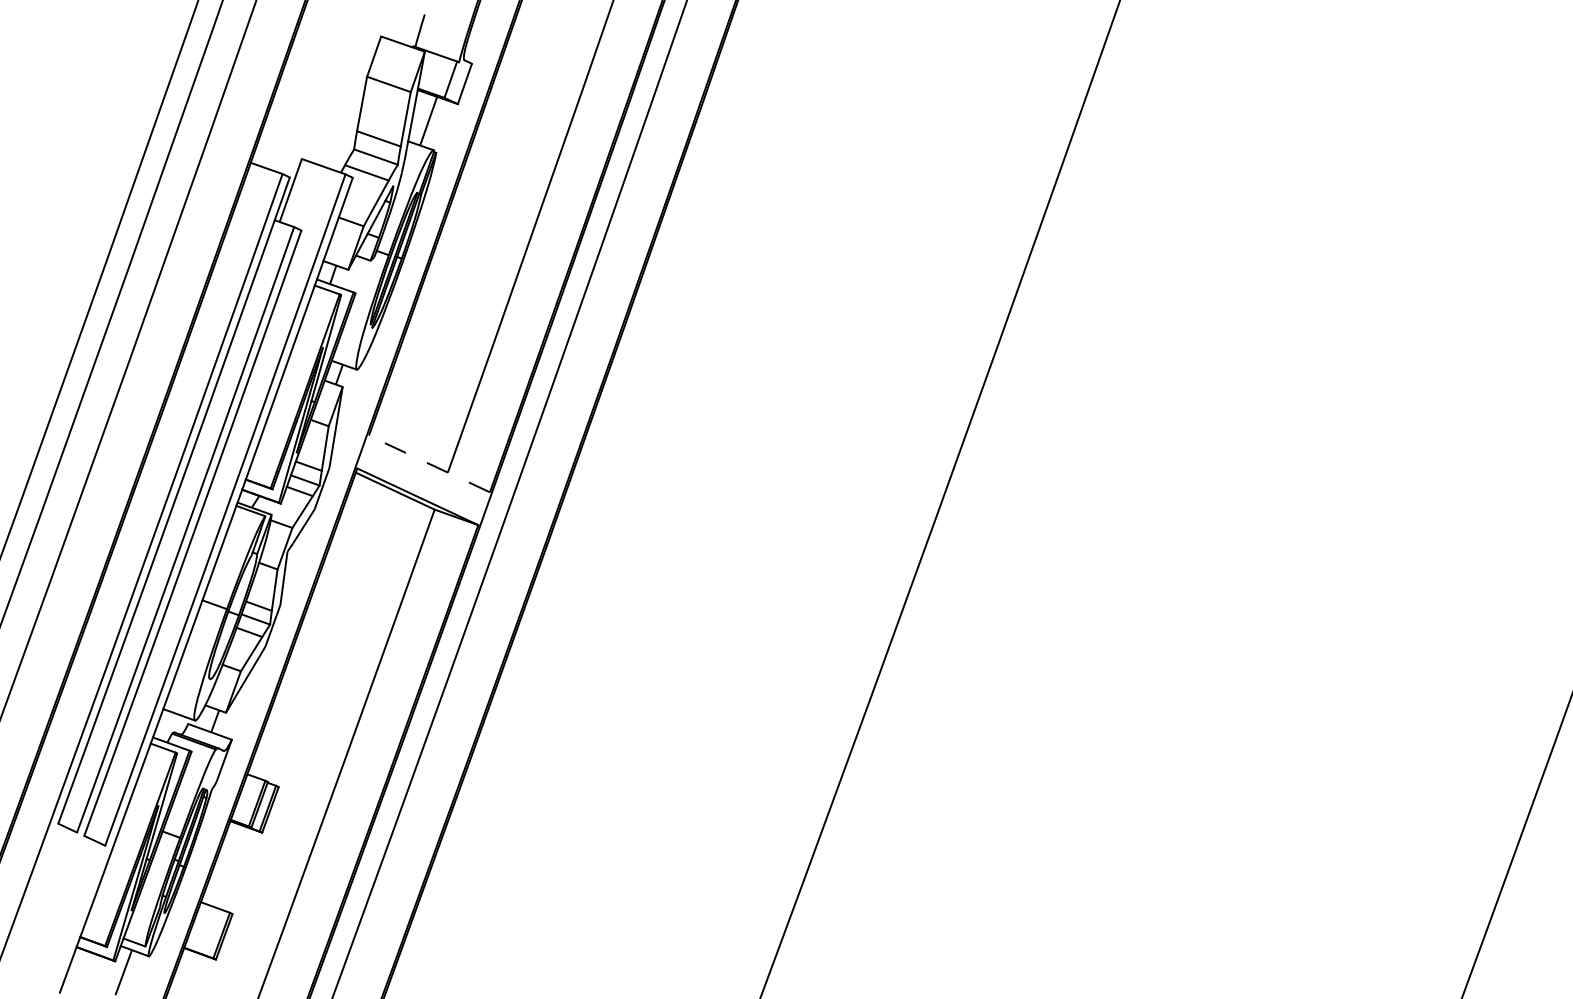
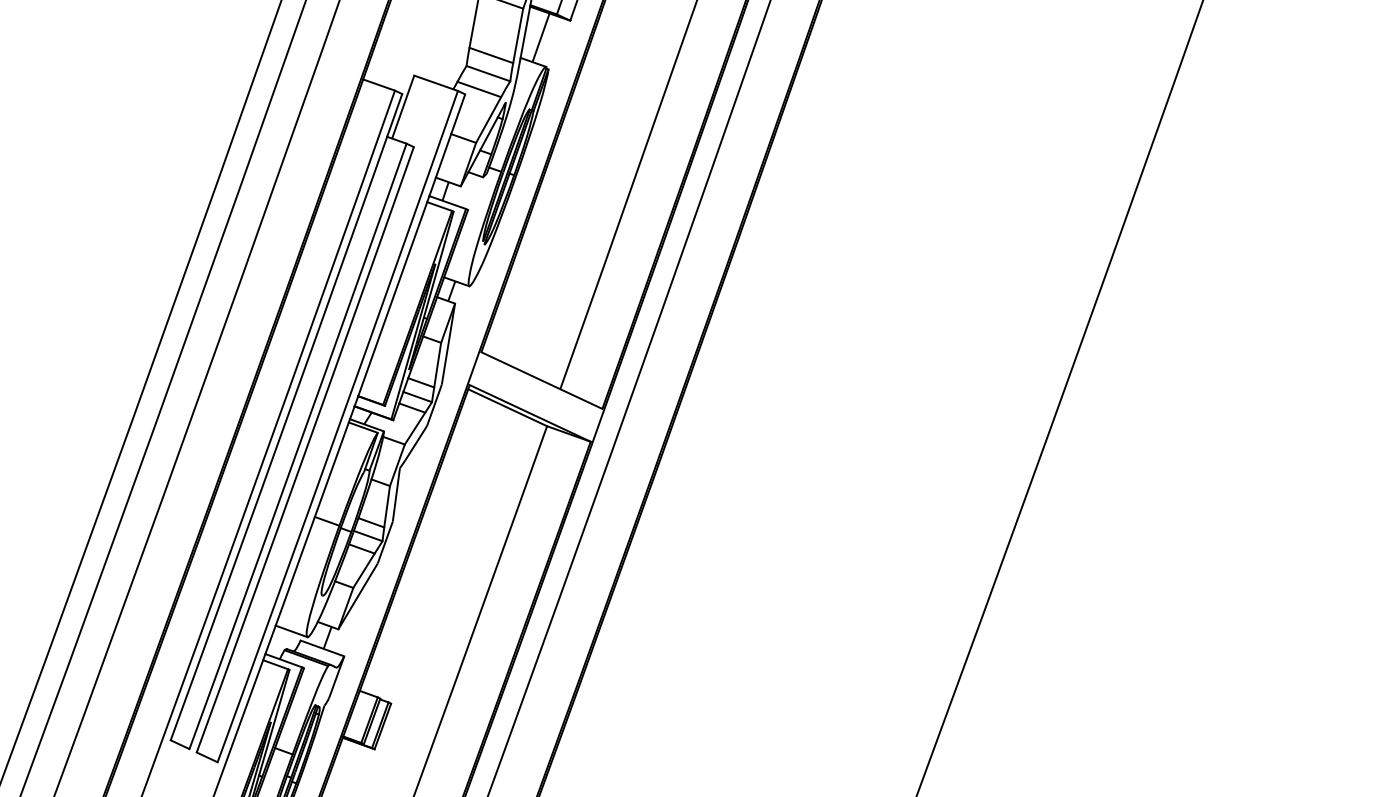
line: (429, 463) -> (541, 380), dashed -> solid

